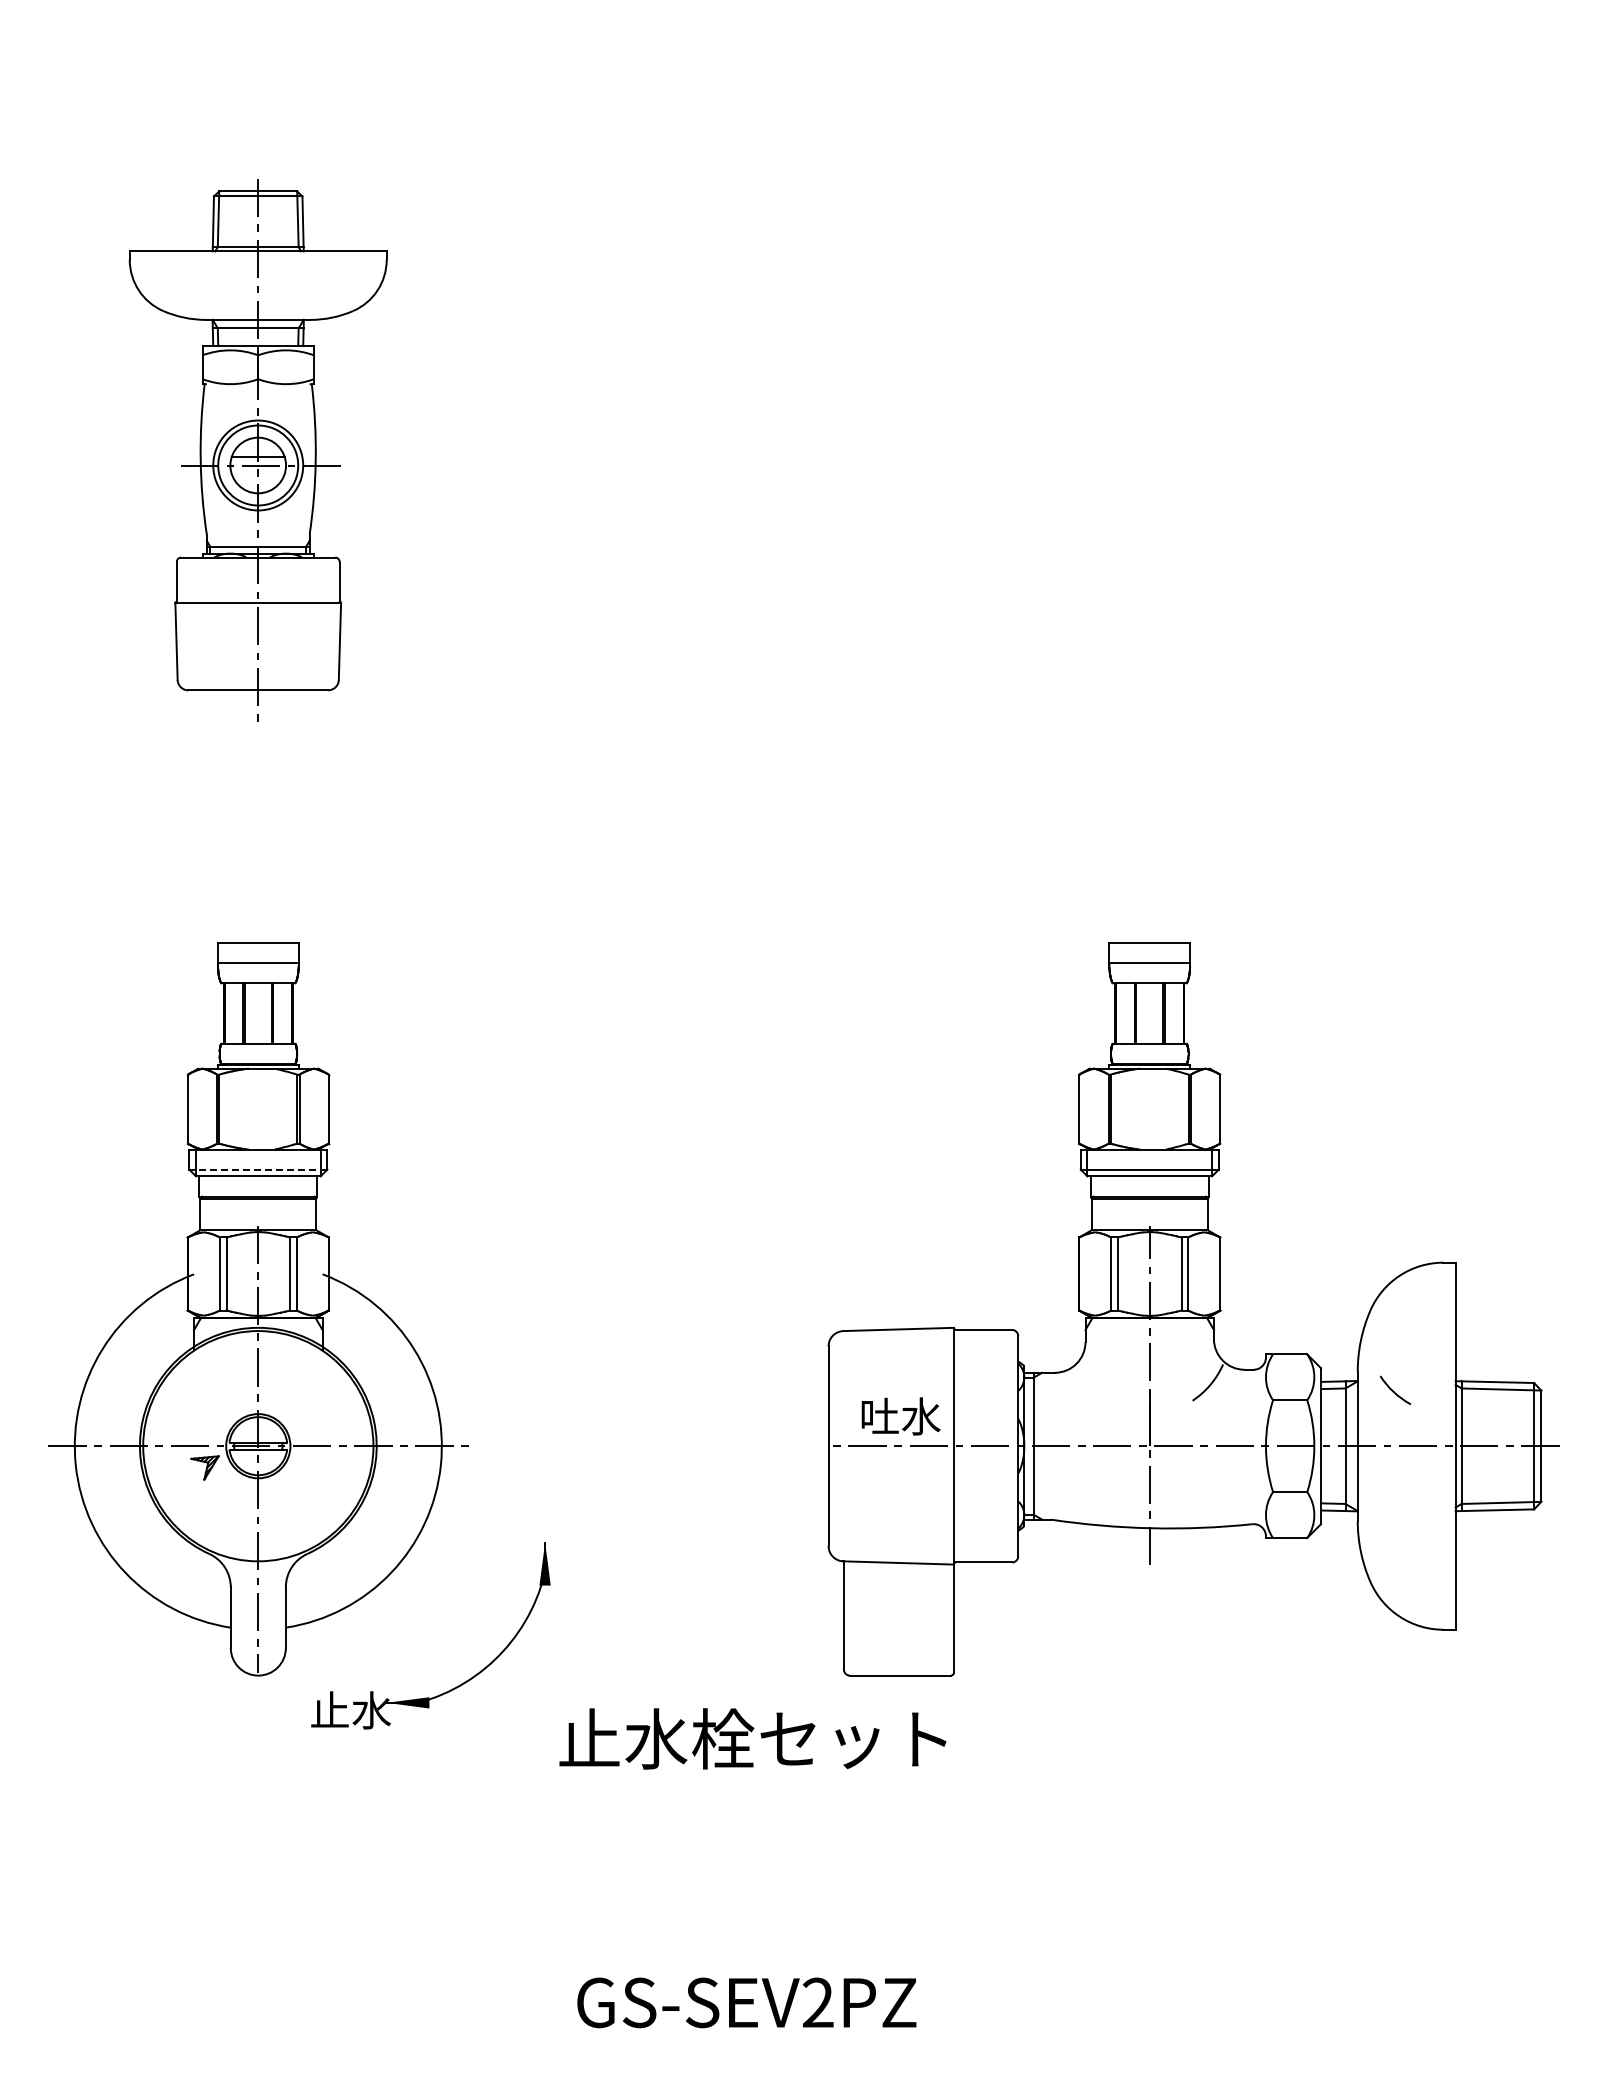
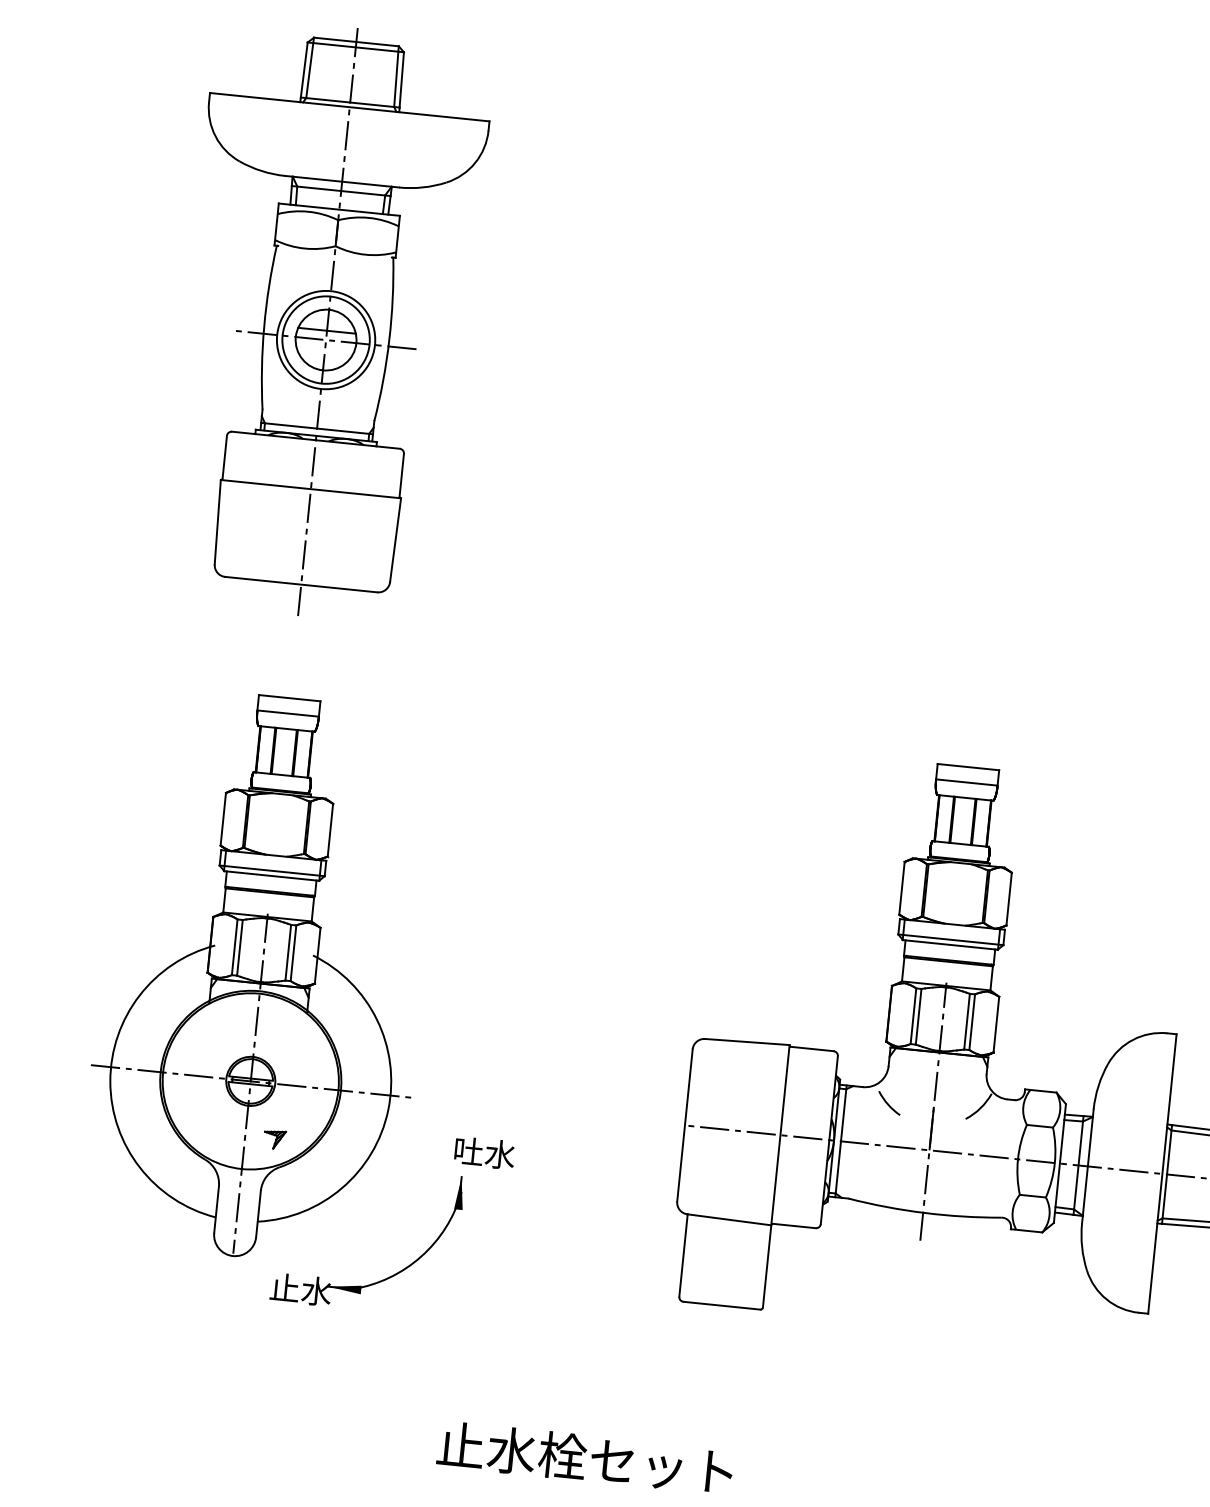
part: (257, 448) -> (327, 321), size x1.43
line: (258, 1169) -> (272, 870), dashed -> solid
arc: (1393, 1390) -> (887, 1103), moved
text: (900, 1416) -> (484, 1153), moved
part: (204, 1467) -> (274, 1139), moved
text: (752, 1738) -> (584, 1457), moved

